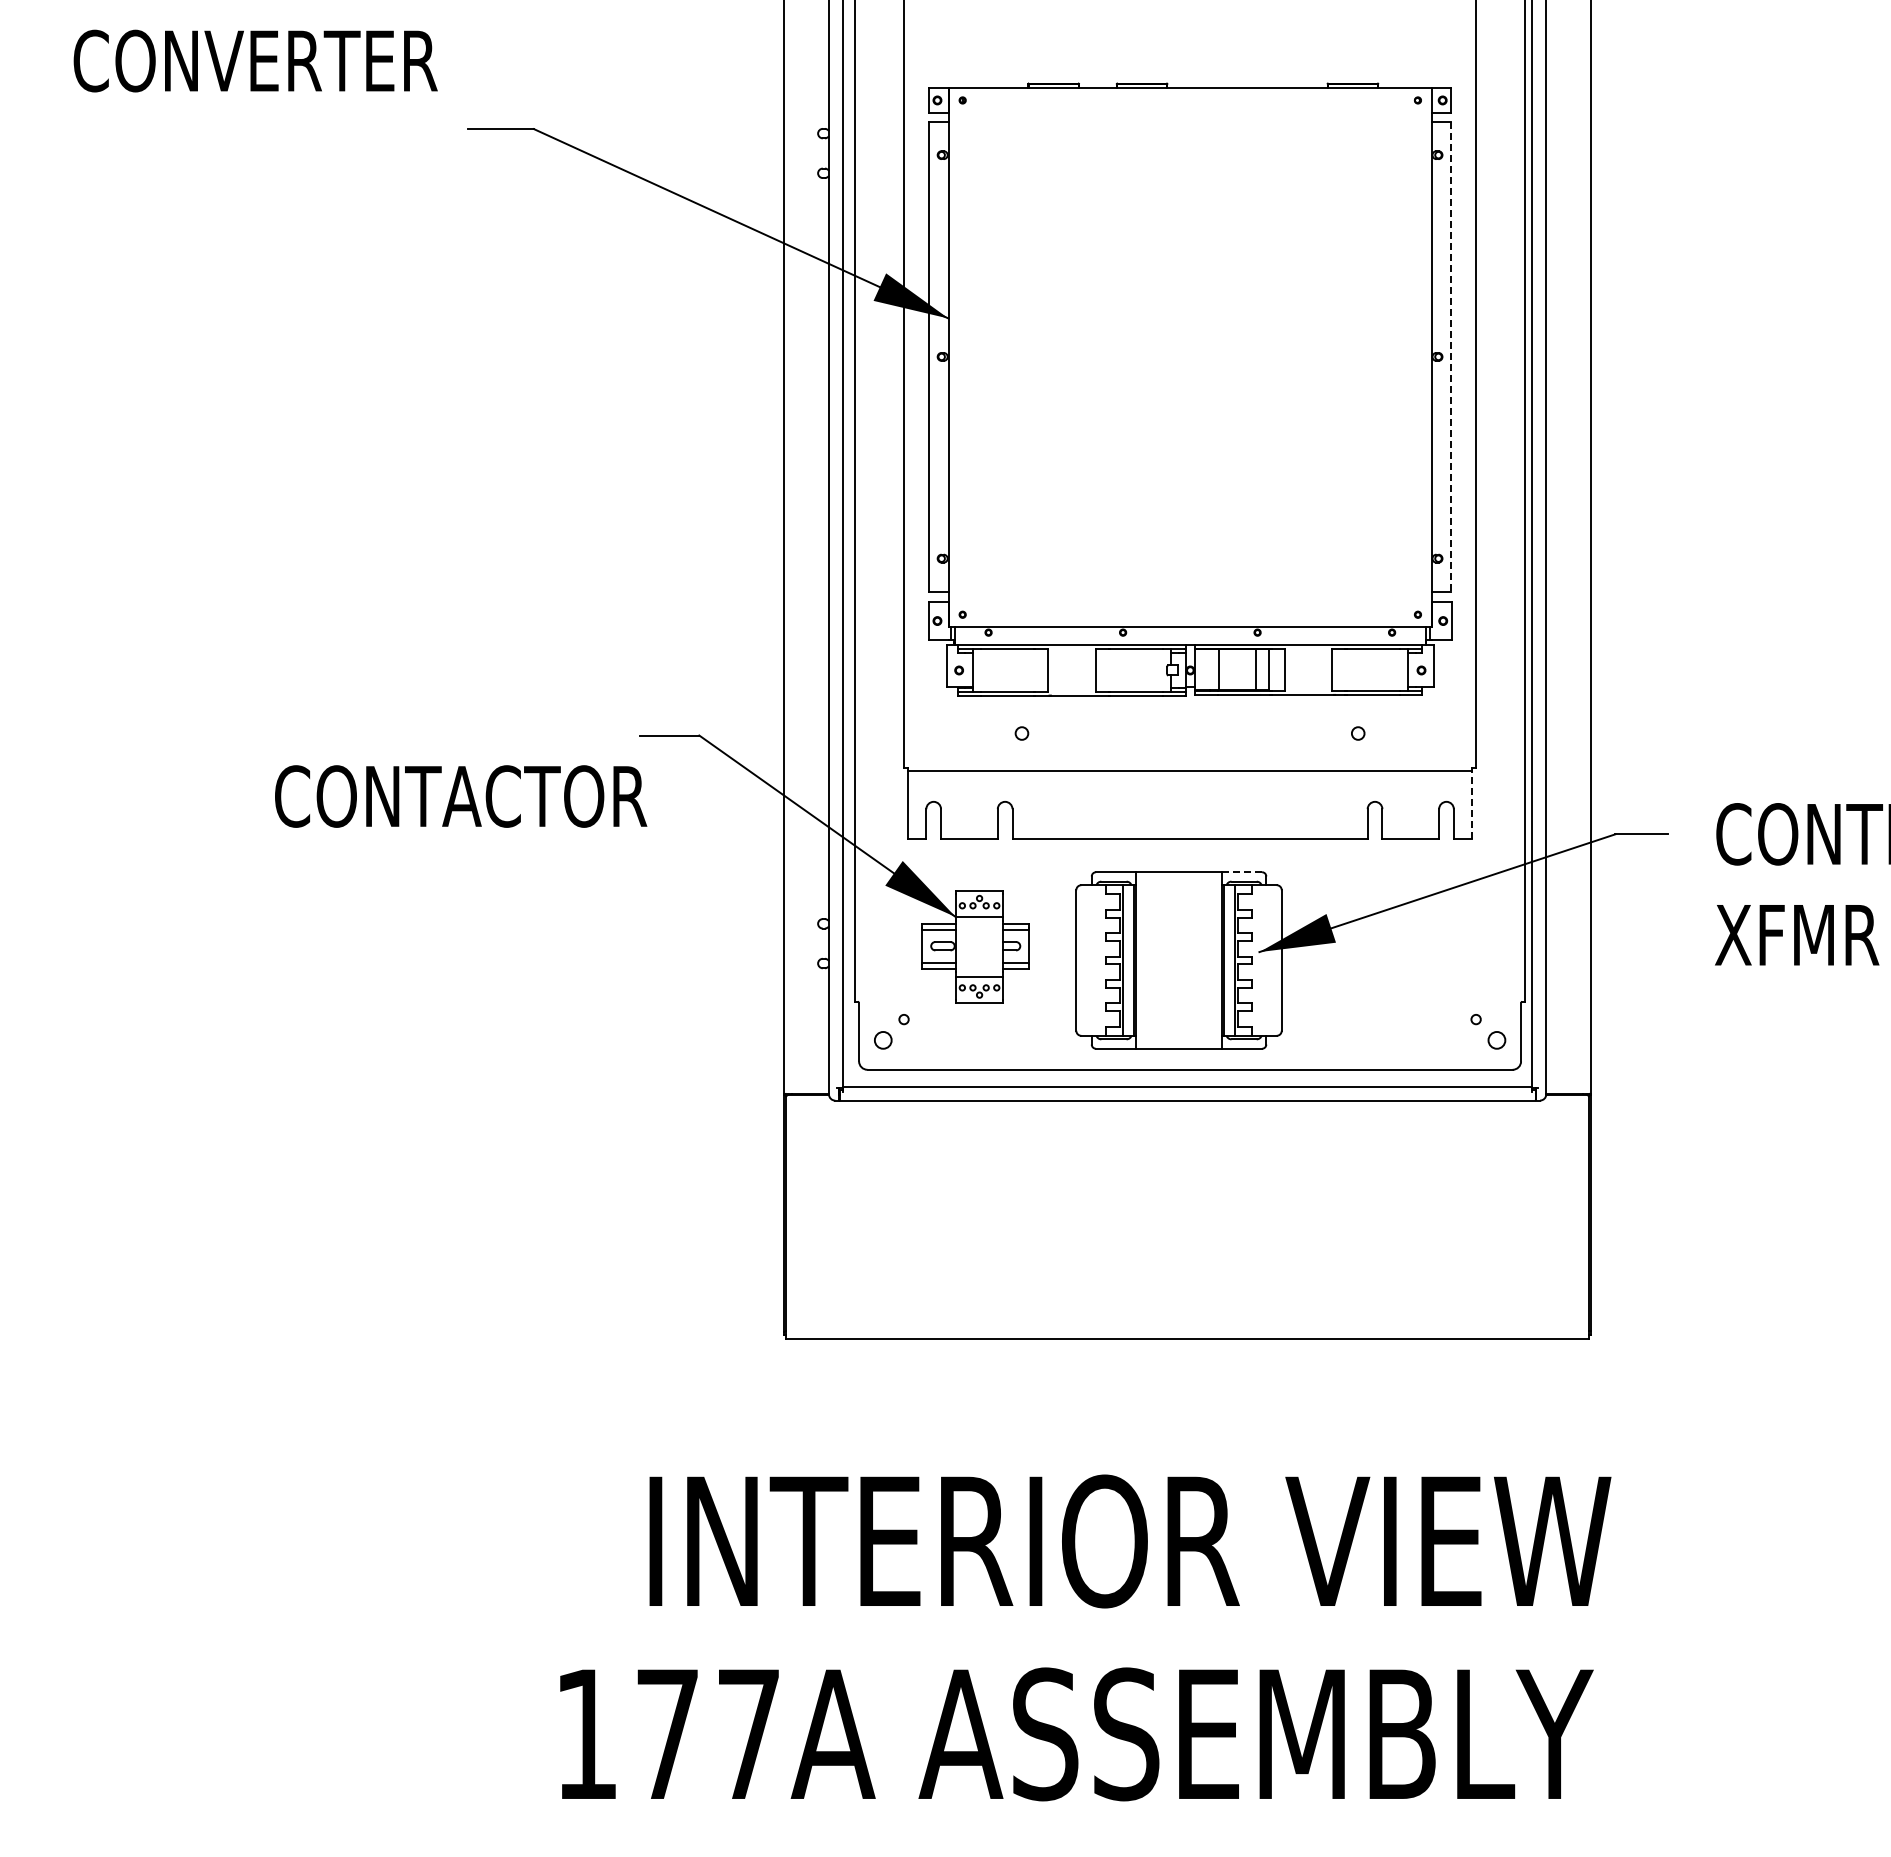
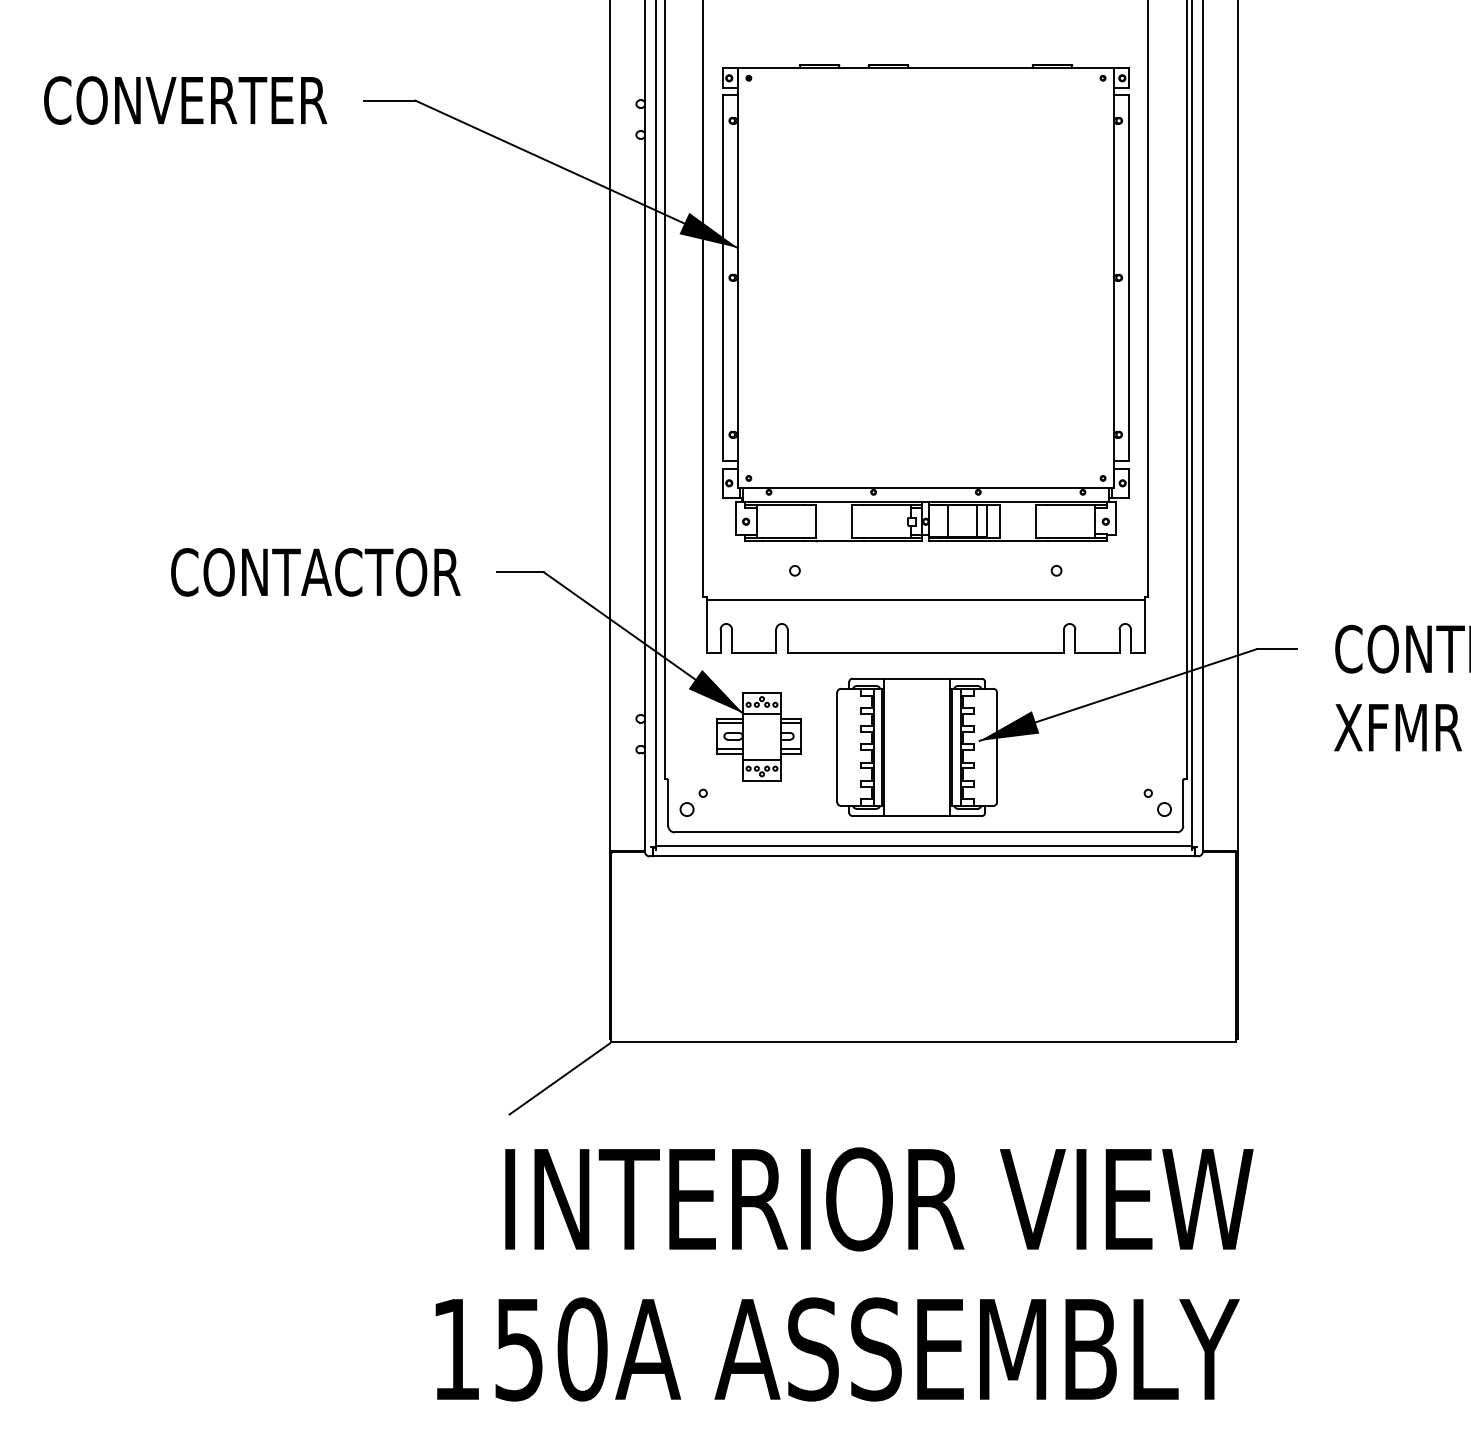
text: (255, 60) -> (185, 100), moved
line: (1451, 357) -> (1129, 278), dashed -> solid
text: (461, 796) -> (316, 572), moved
line: (1471, 804) -> (1144, 626), dashed -> solid
line: (1241, 872) -> (965, 678), dashed -> solid
line: (719, 1386) -> (559, 1078), added
text: (709, 1734) -> (551, 1349), 177A -> 150A

